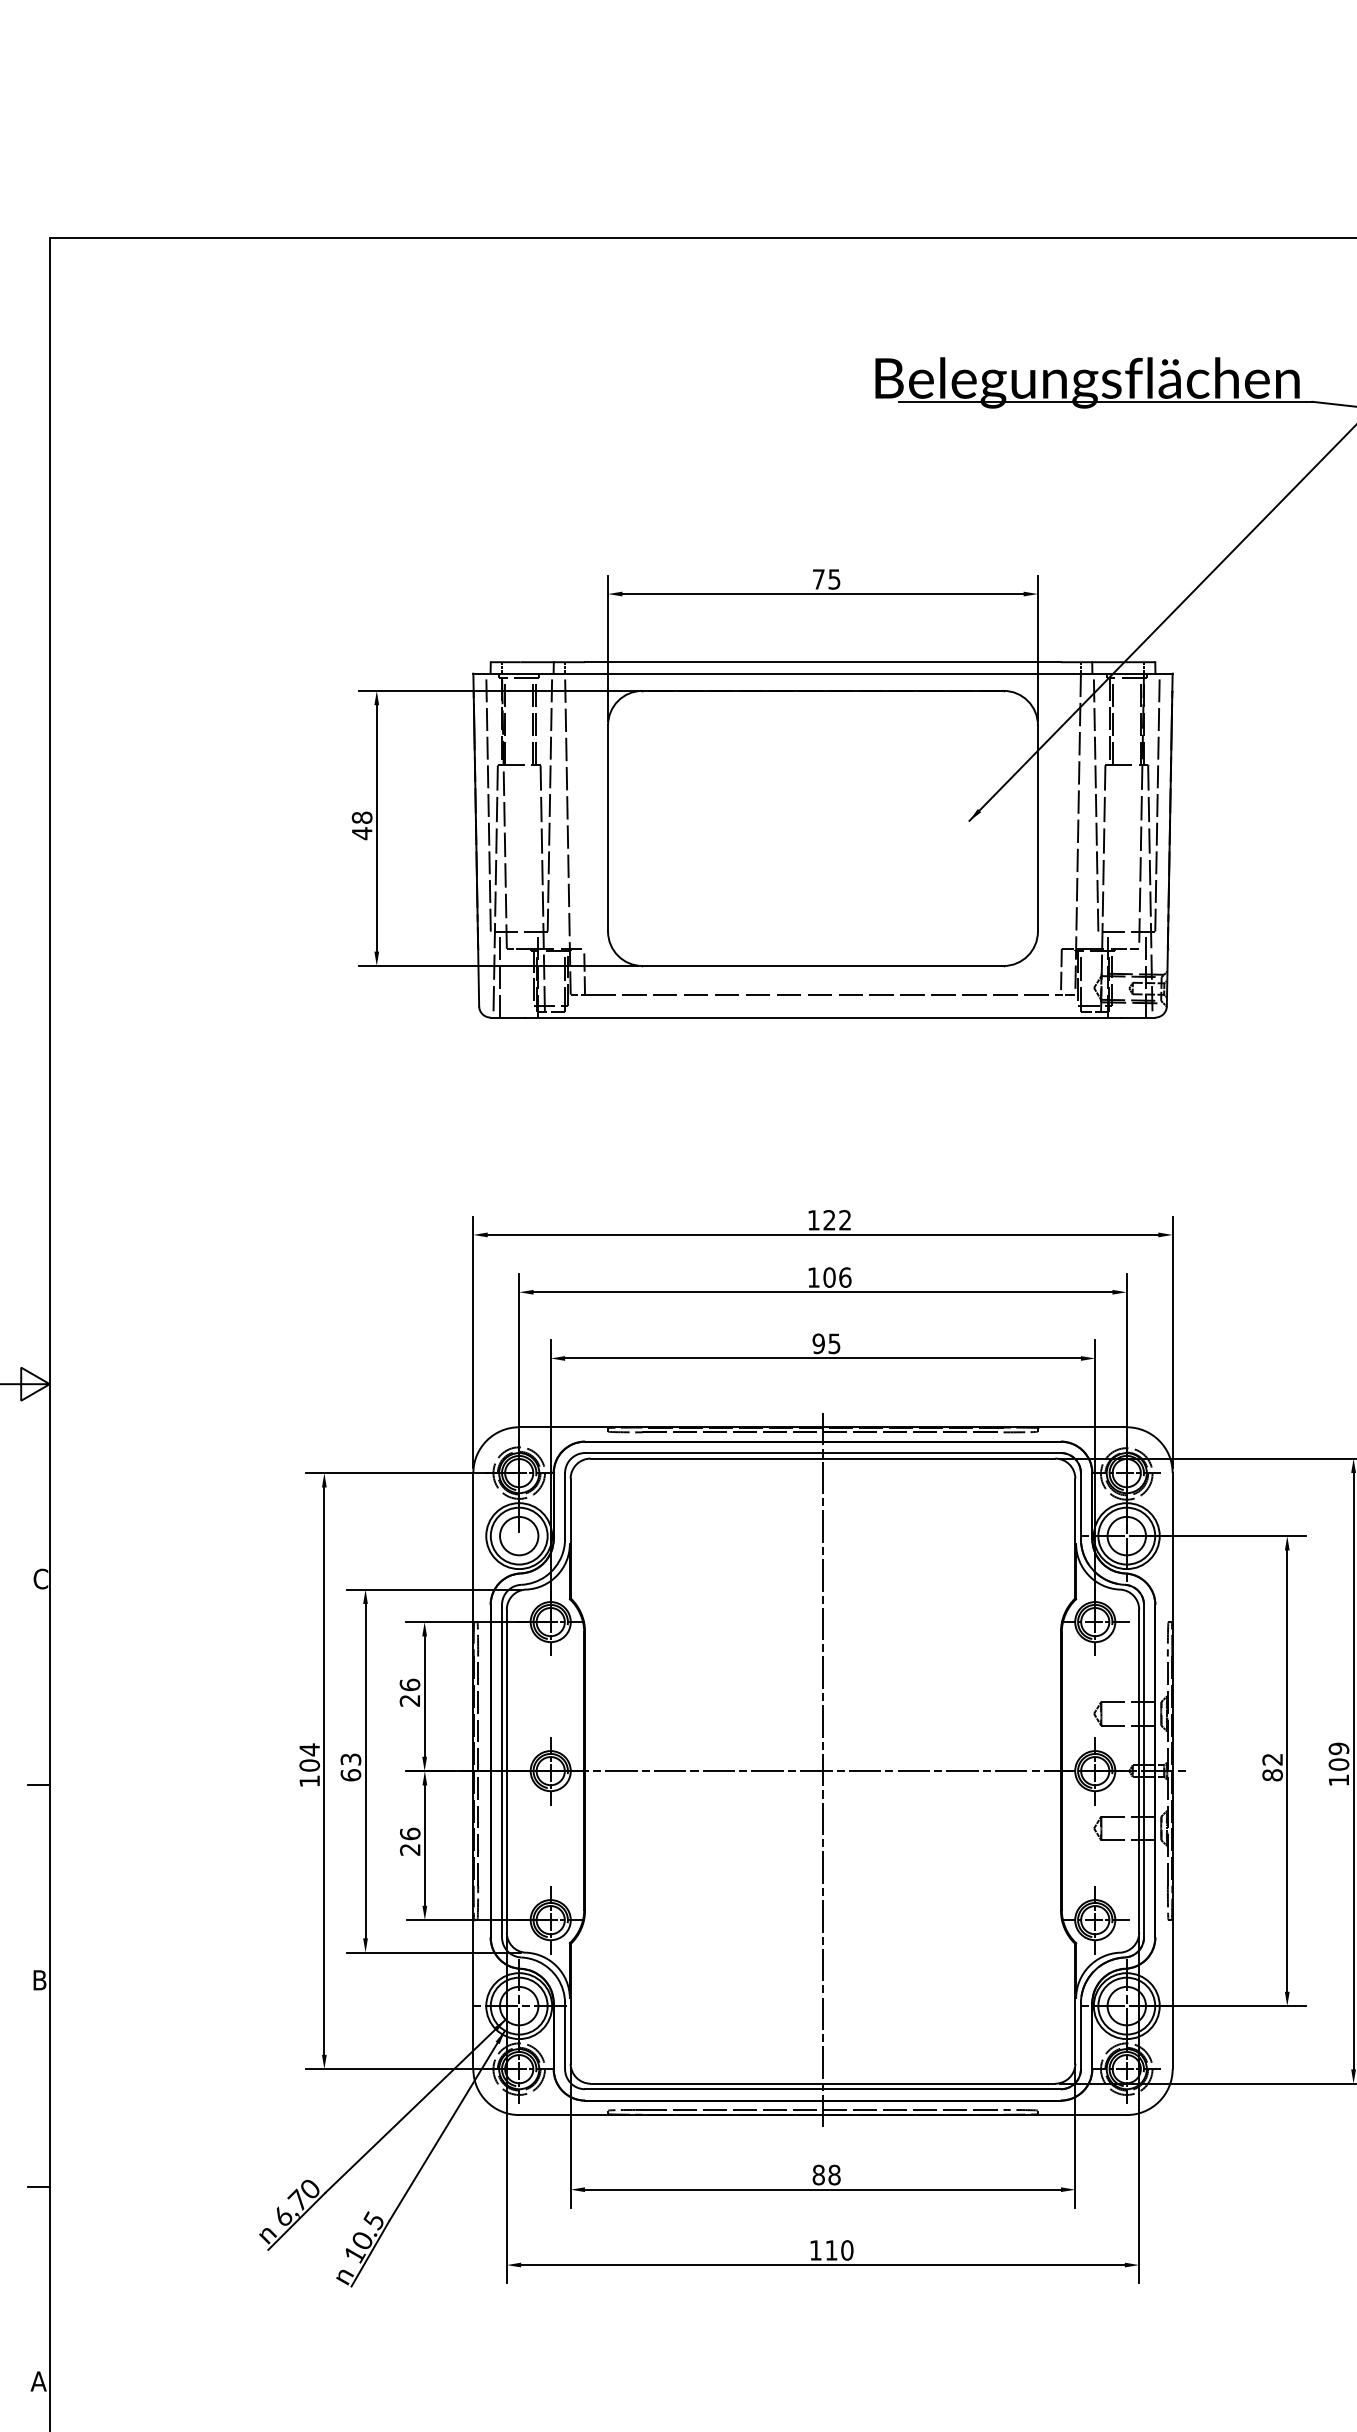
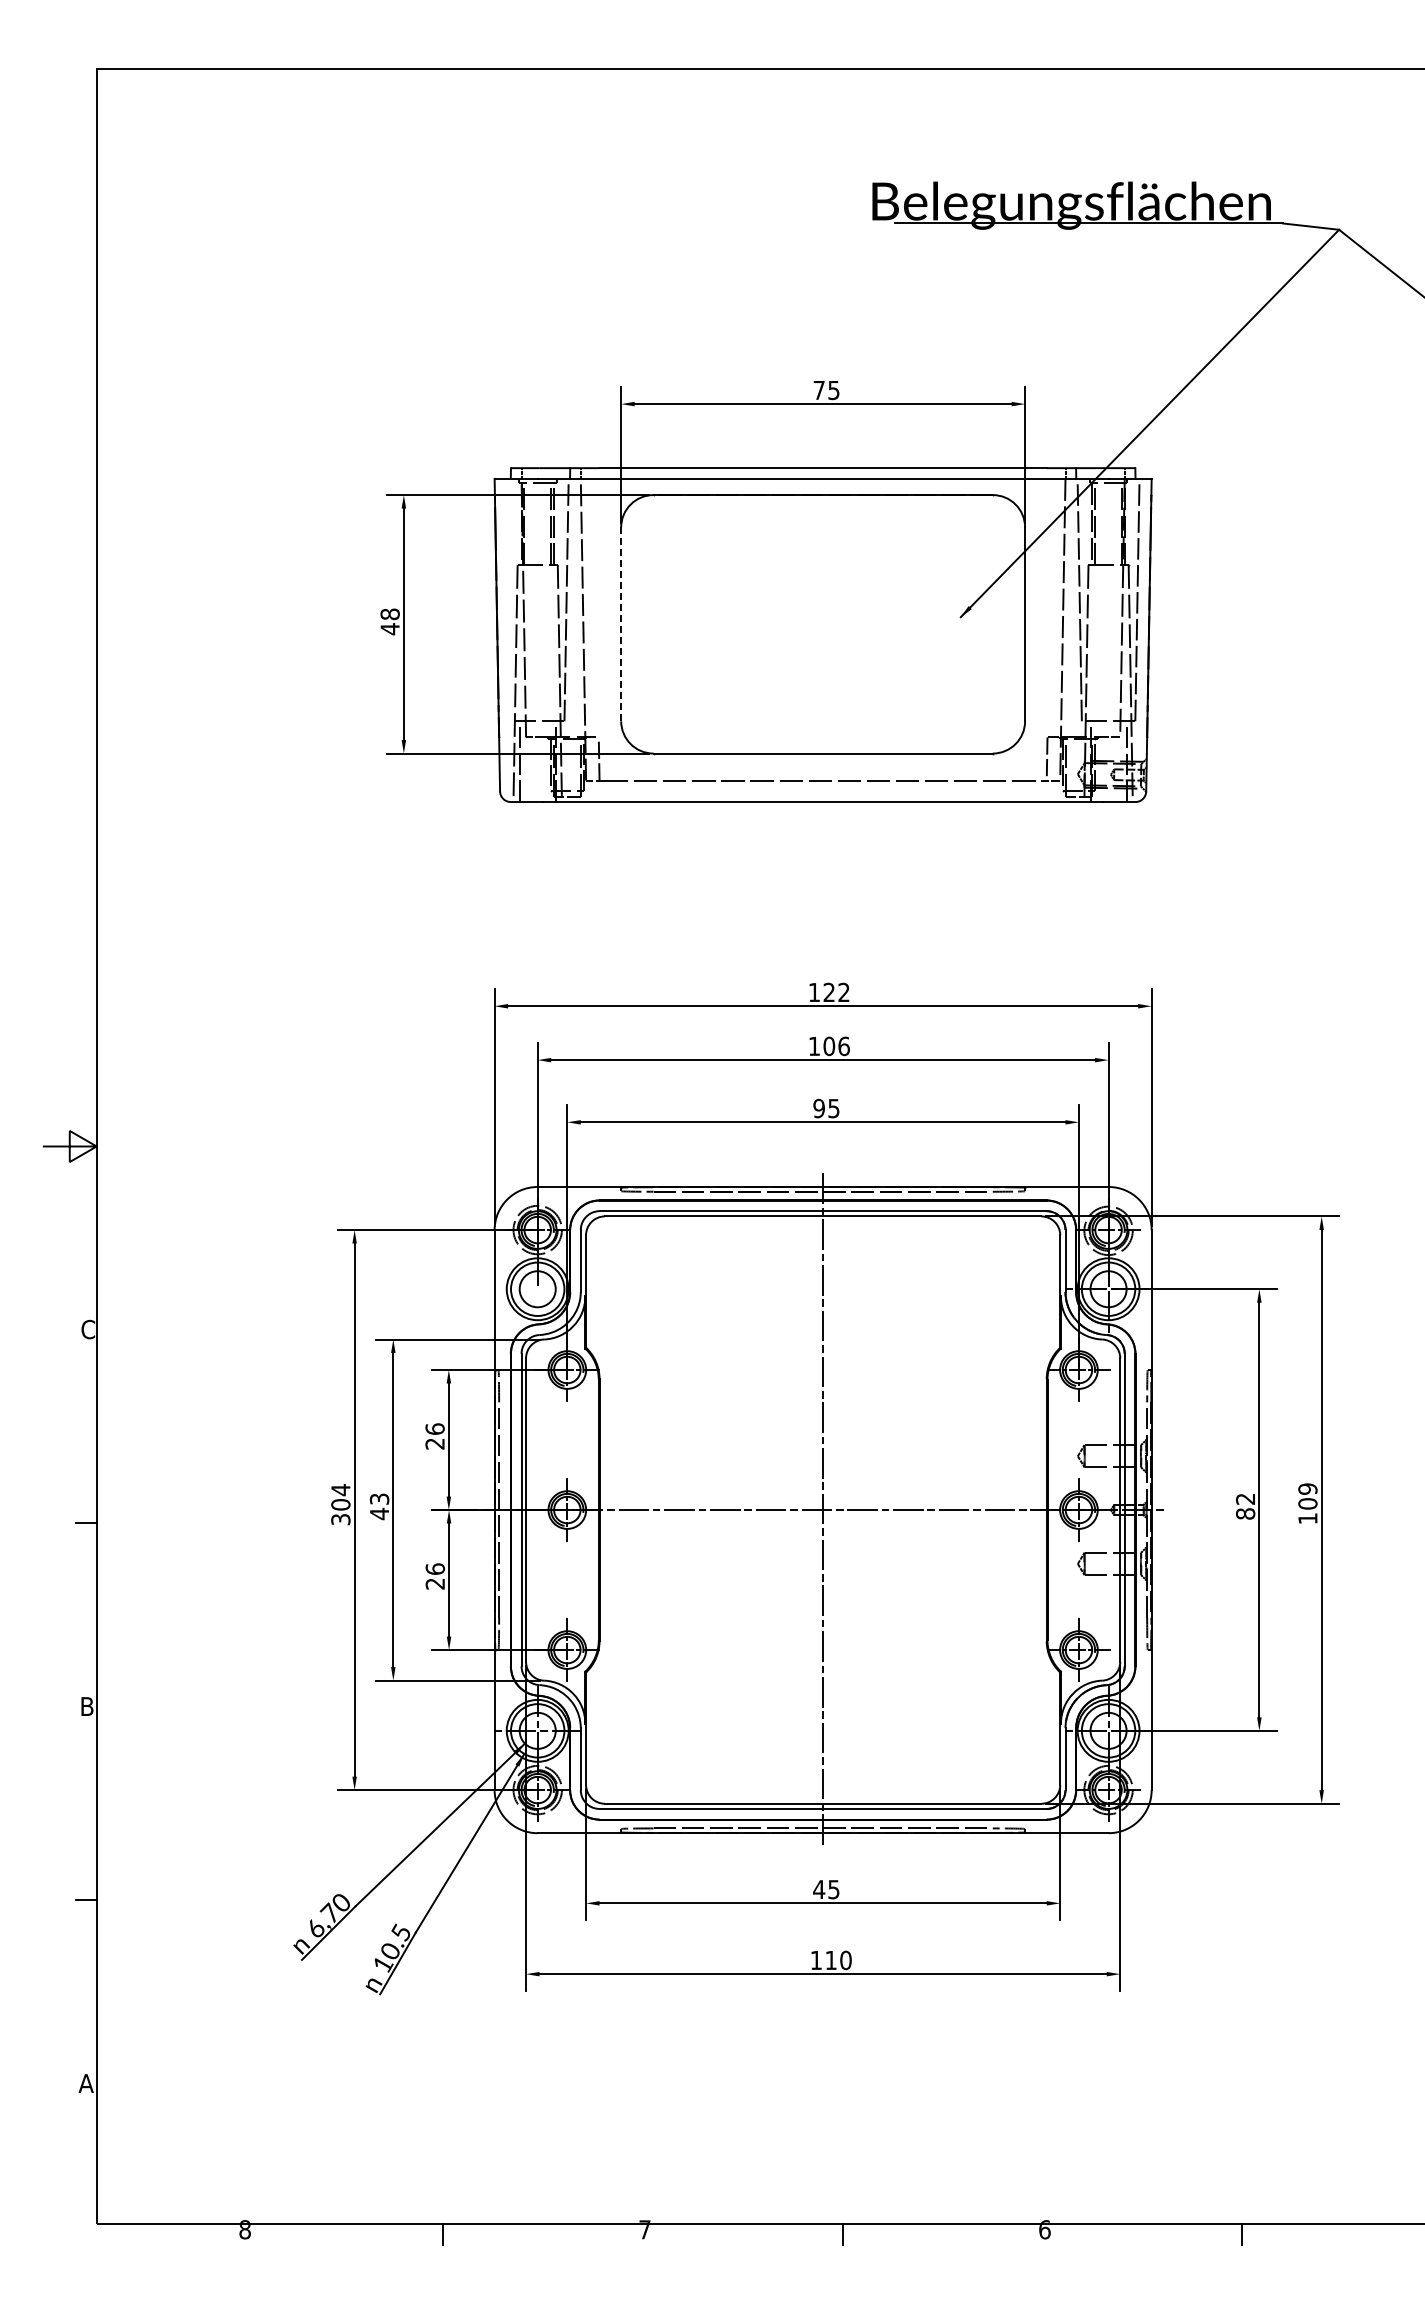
line: (488, 802) -> (508, 599), removed
line: (608, 828) -> (621, 624), solid -> dashed
text: (350, 1774) -> (379, 1513), 63 -> 43
text: (309, 1781) -> (340, 1519), 104 -> 304
text: (826, 2174) -> (826, 1889), 88 -> 45

